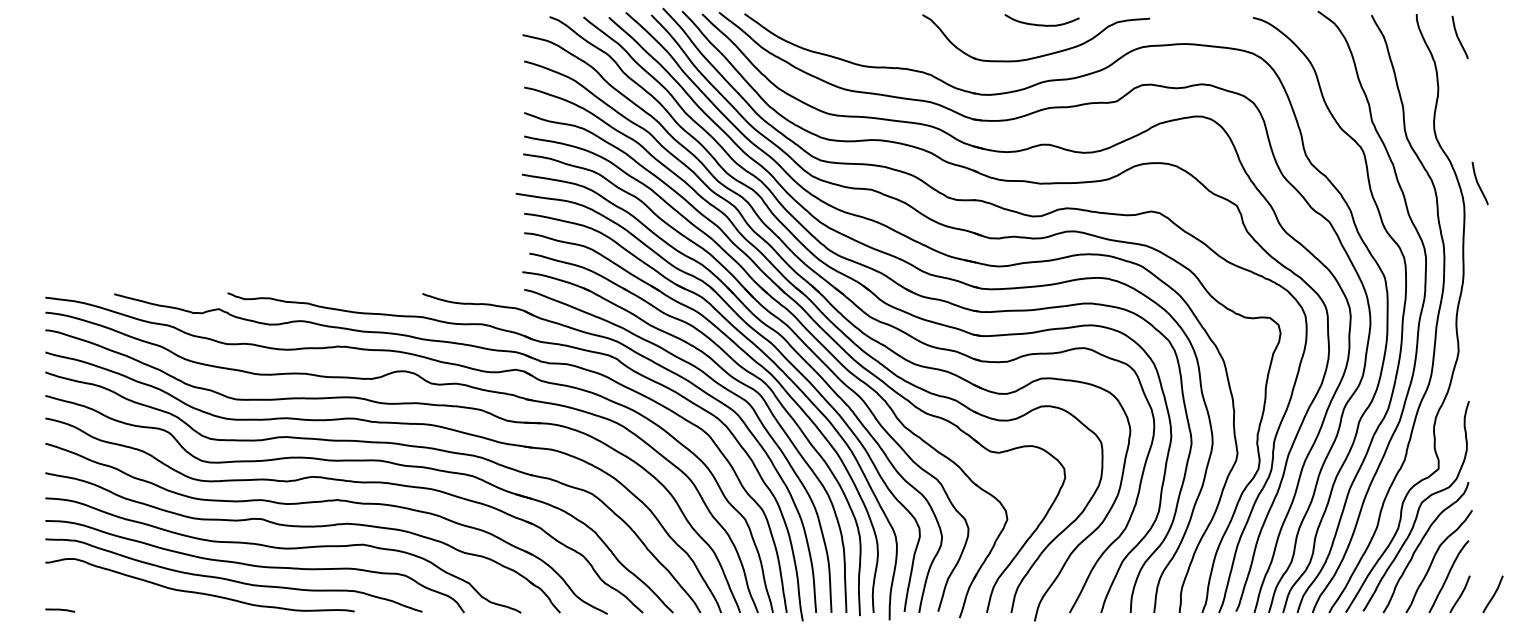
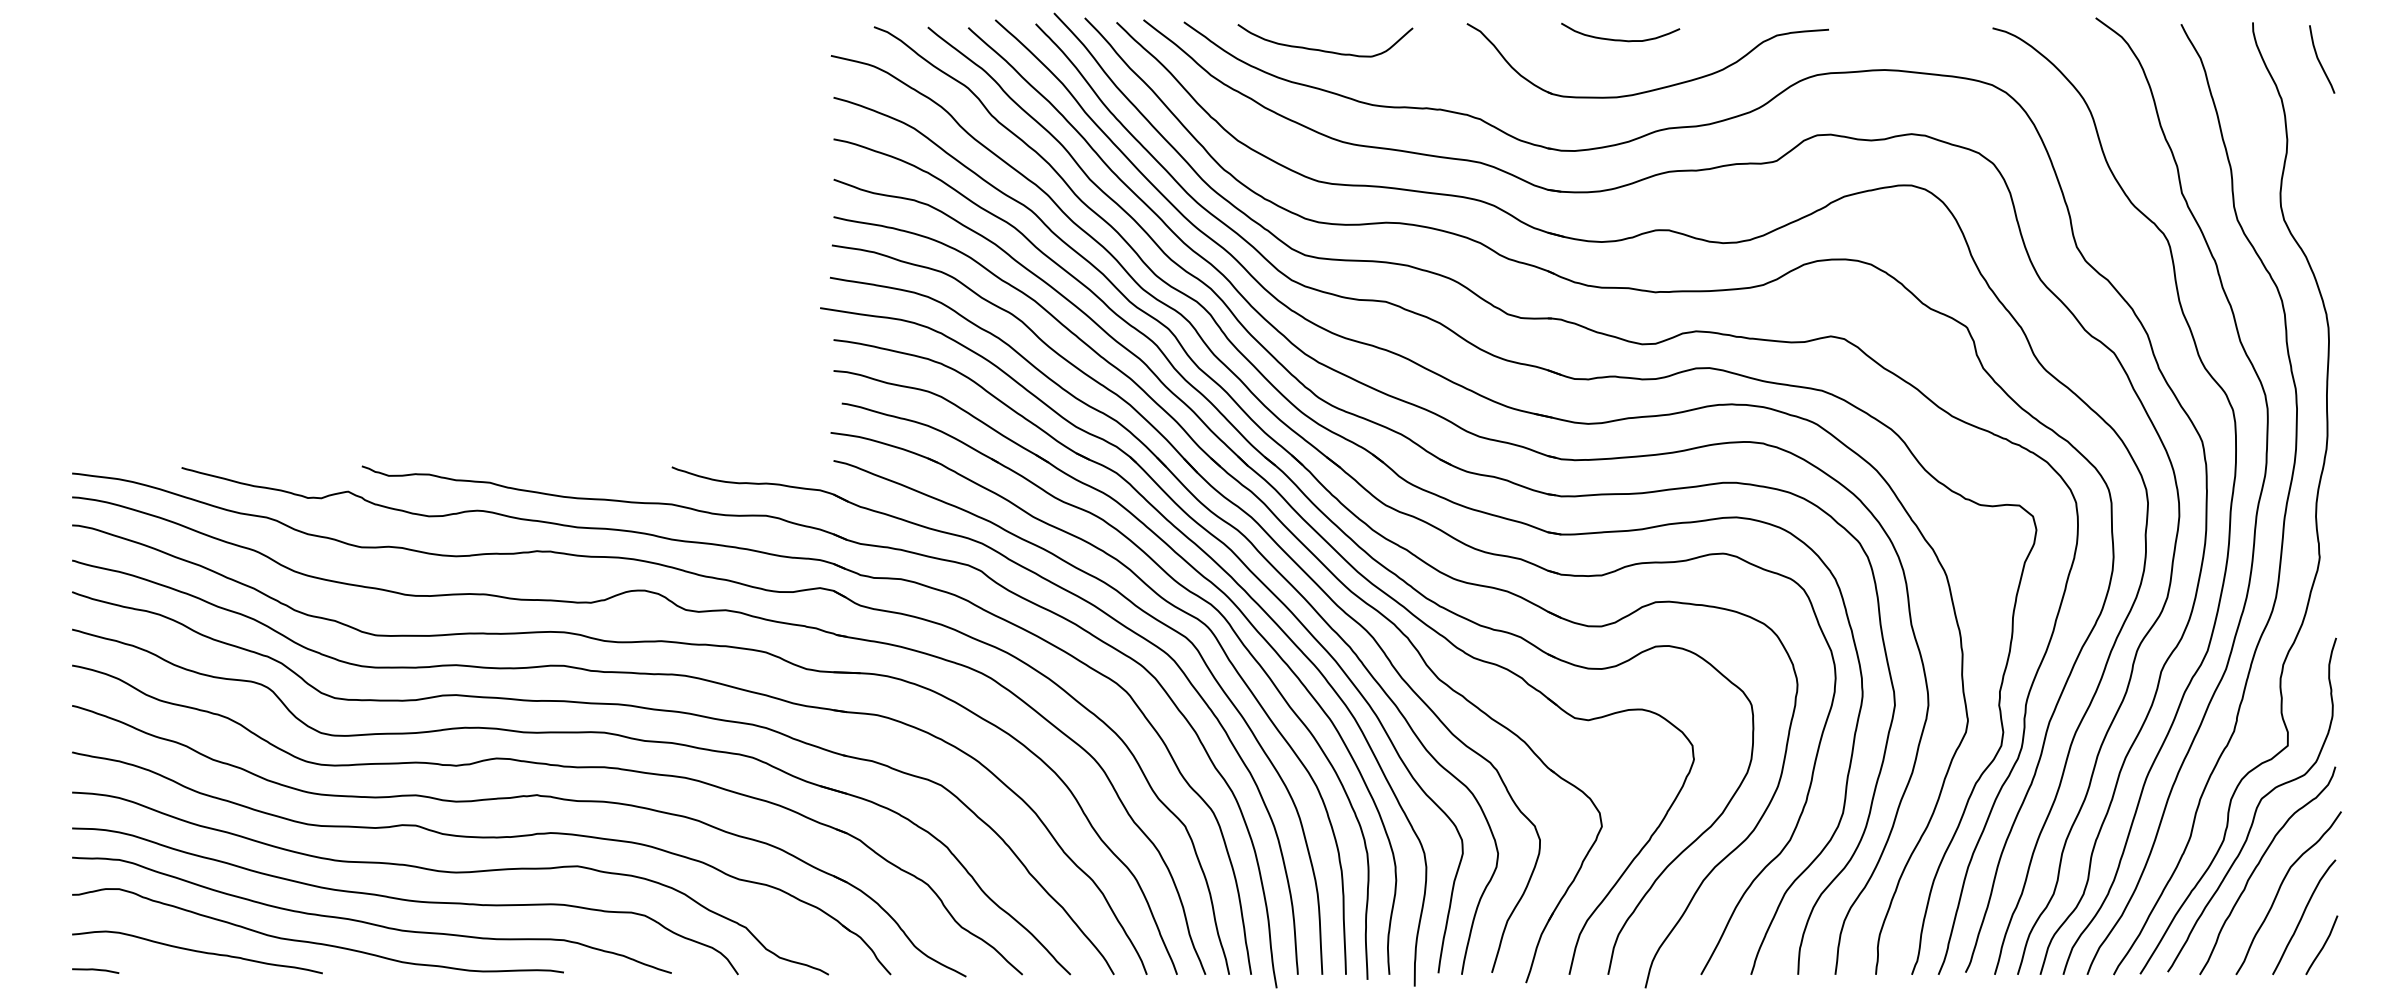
curve: (1041, 24) -> (1619, 39), moved
curve: (830, 30) -> (1320, 48), added
curve: (1478, 182) -> (2351, 290), removed
curve: (1493, 594) -> (2375, 945), removed
curve: (124, 598) -> (197, 951), added

